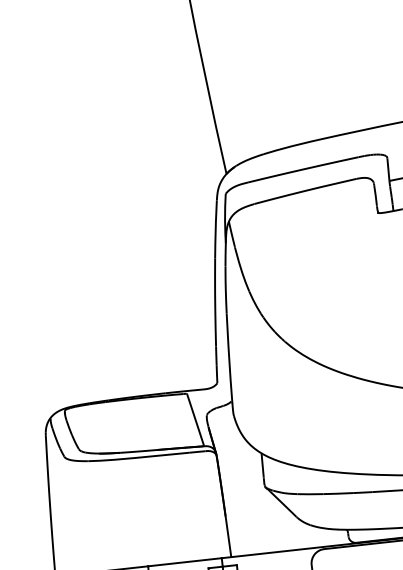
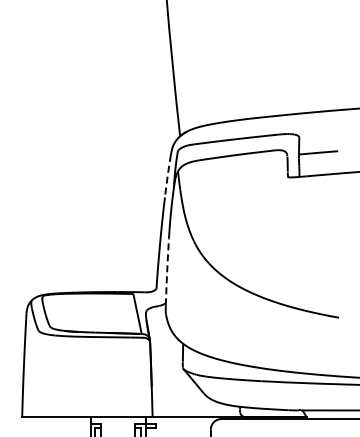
line: (215, 230) -> (167, 176), solid -> dashed
line: (229, 358) -> (167, 271), solid -> dashed

